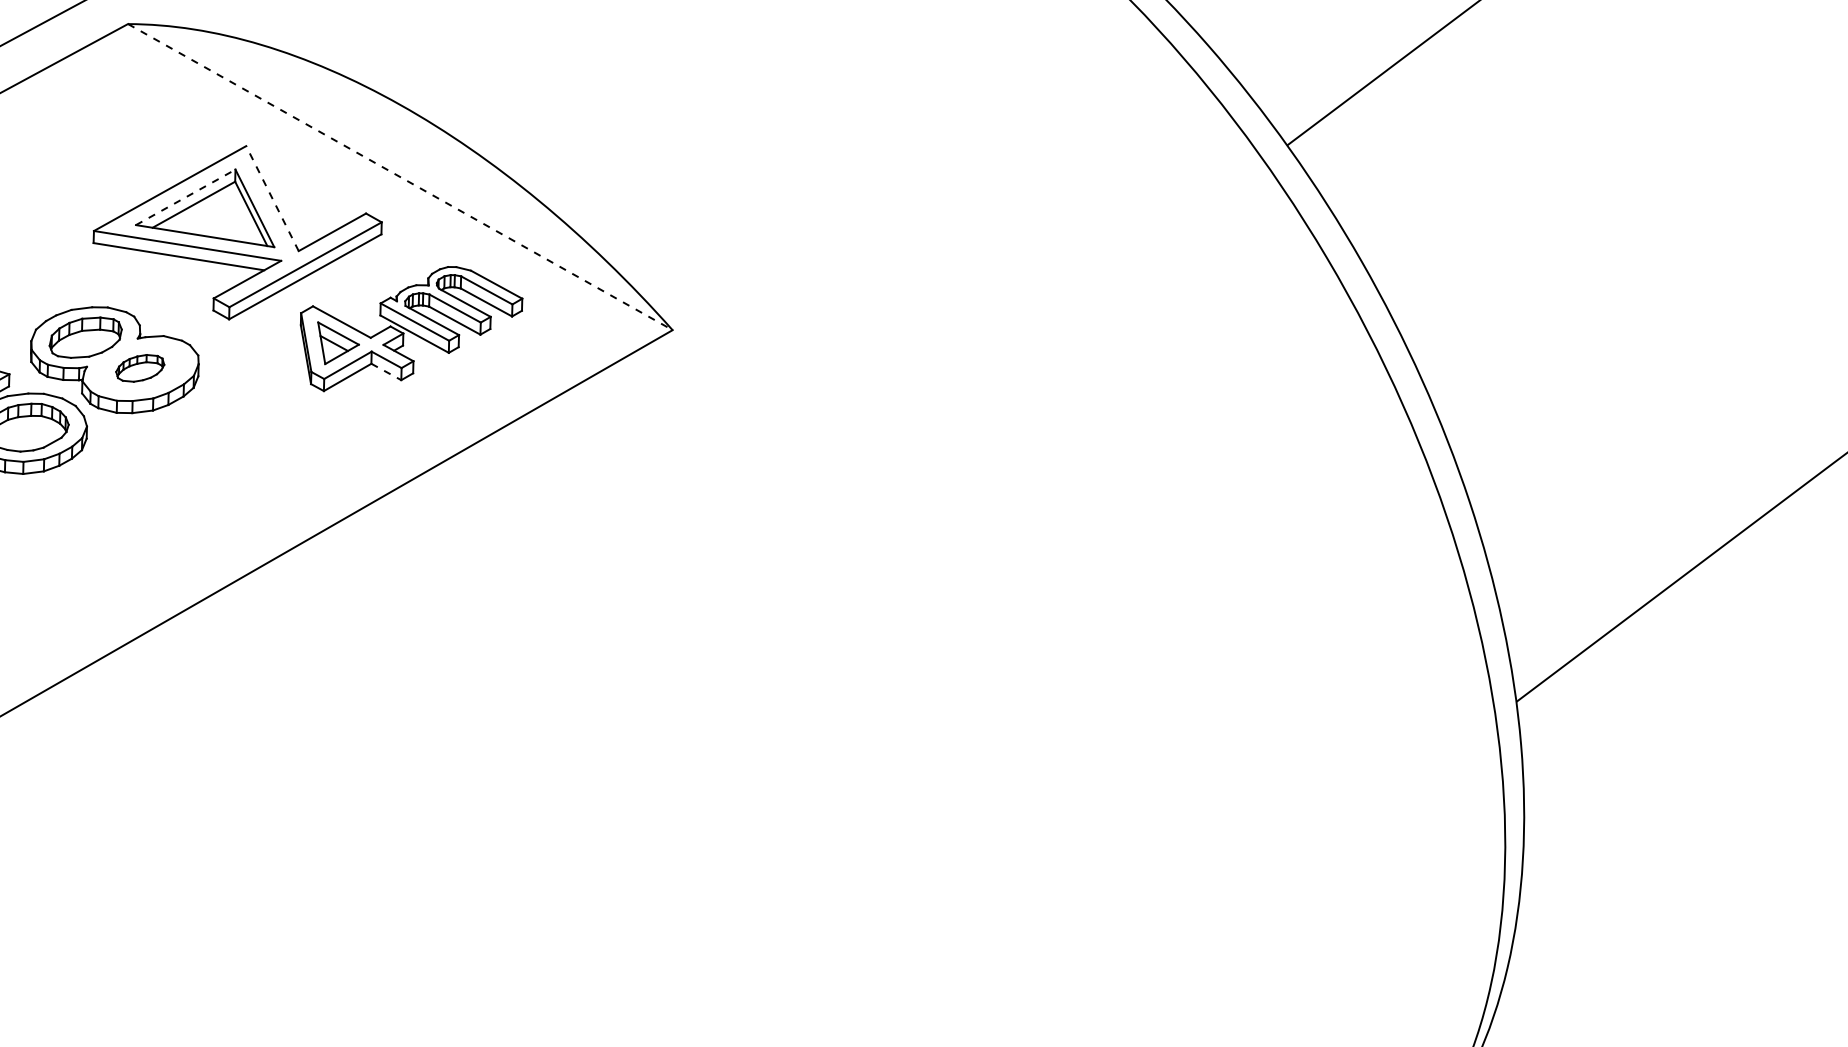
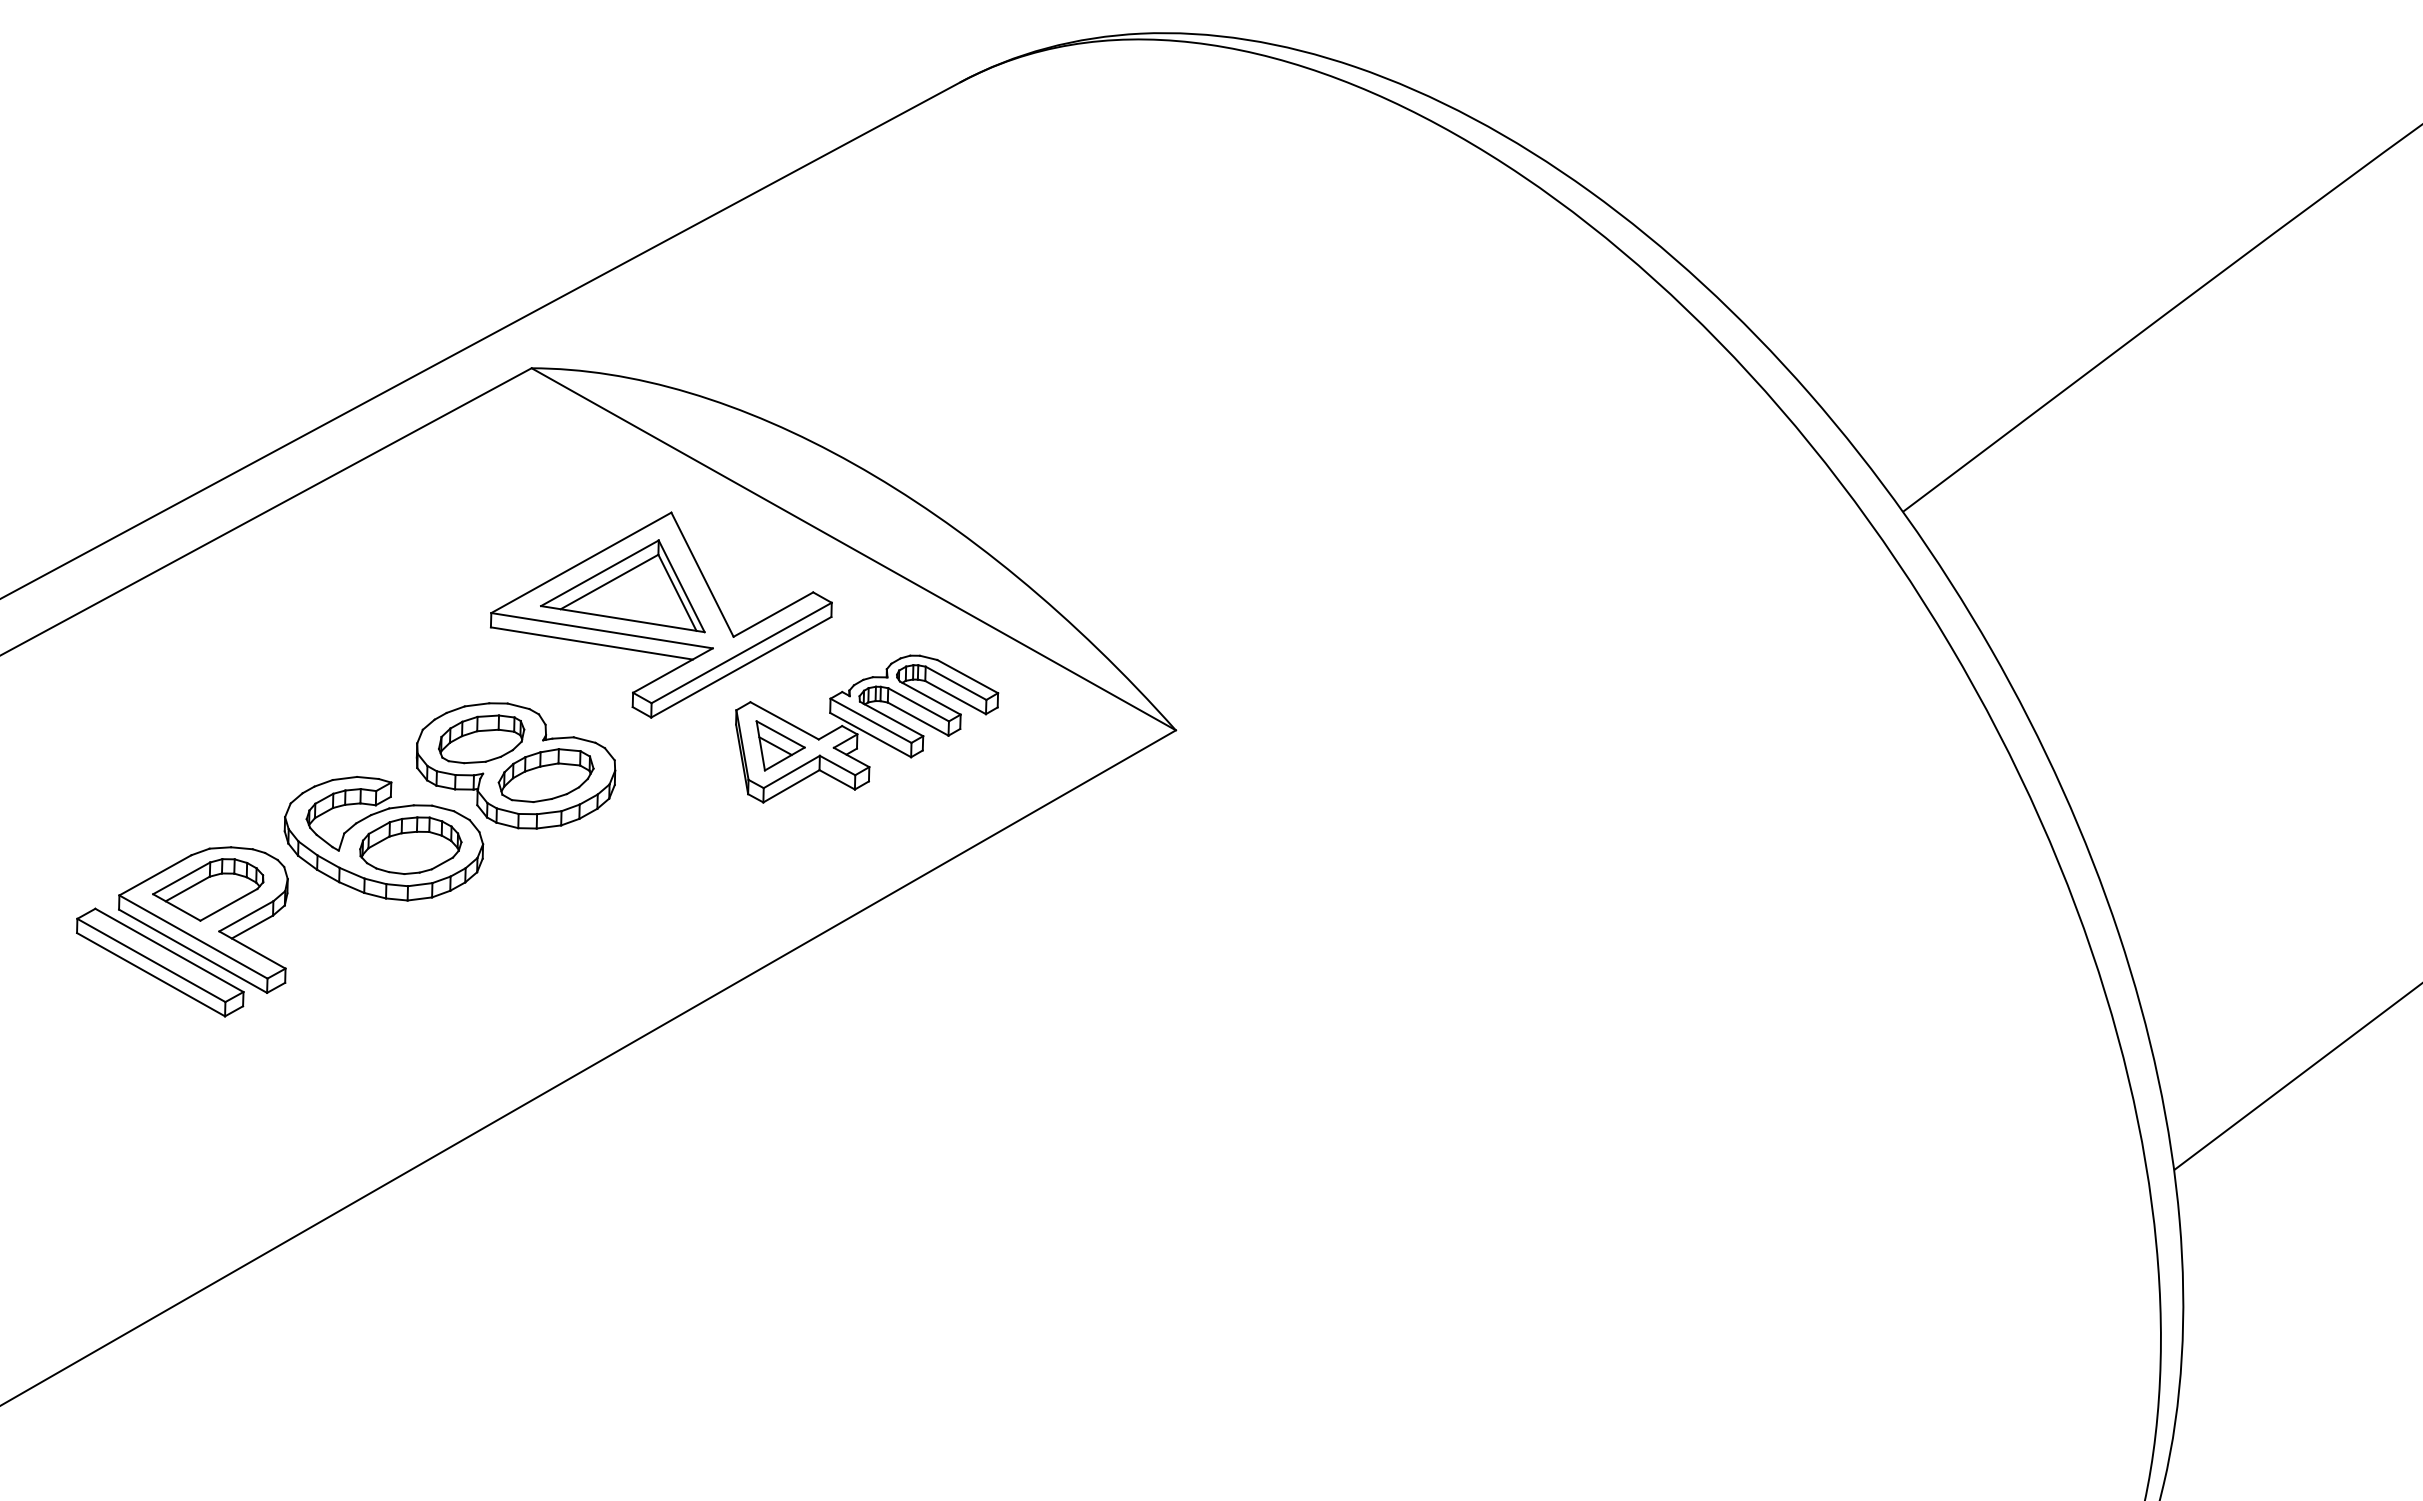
line: (400, 177) -> (853, 549), dashed -> solid
line: (186, 197) -> (600, 573), dashed -> solid
line: (272, 198) -> (702, 574), dashed -> solid
part: (139, 368) -> (545, 775), size x1.67
line: (386, 372) -> (837, 780), dashed -> solid

